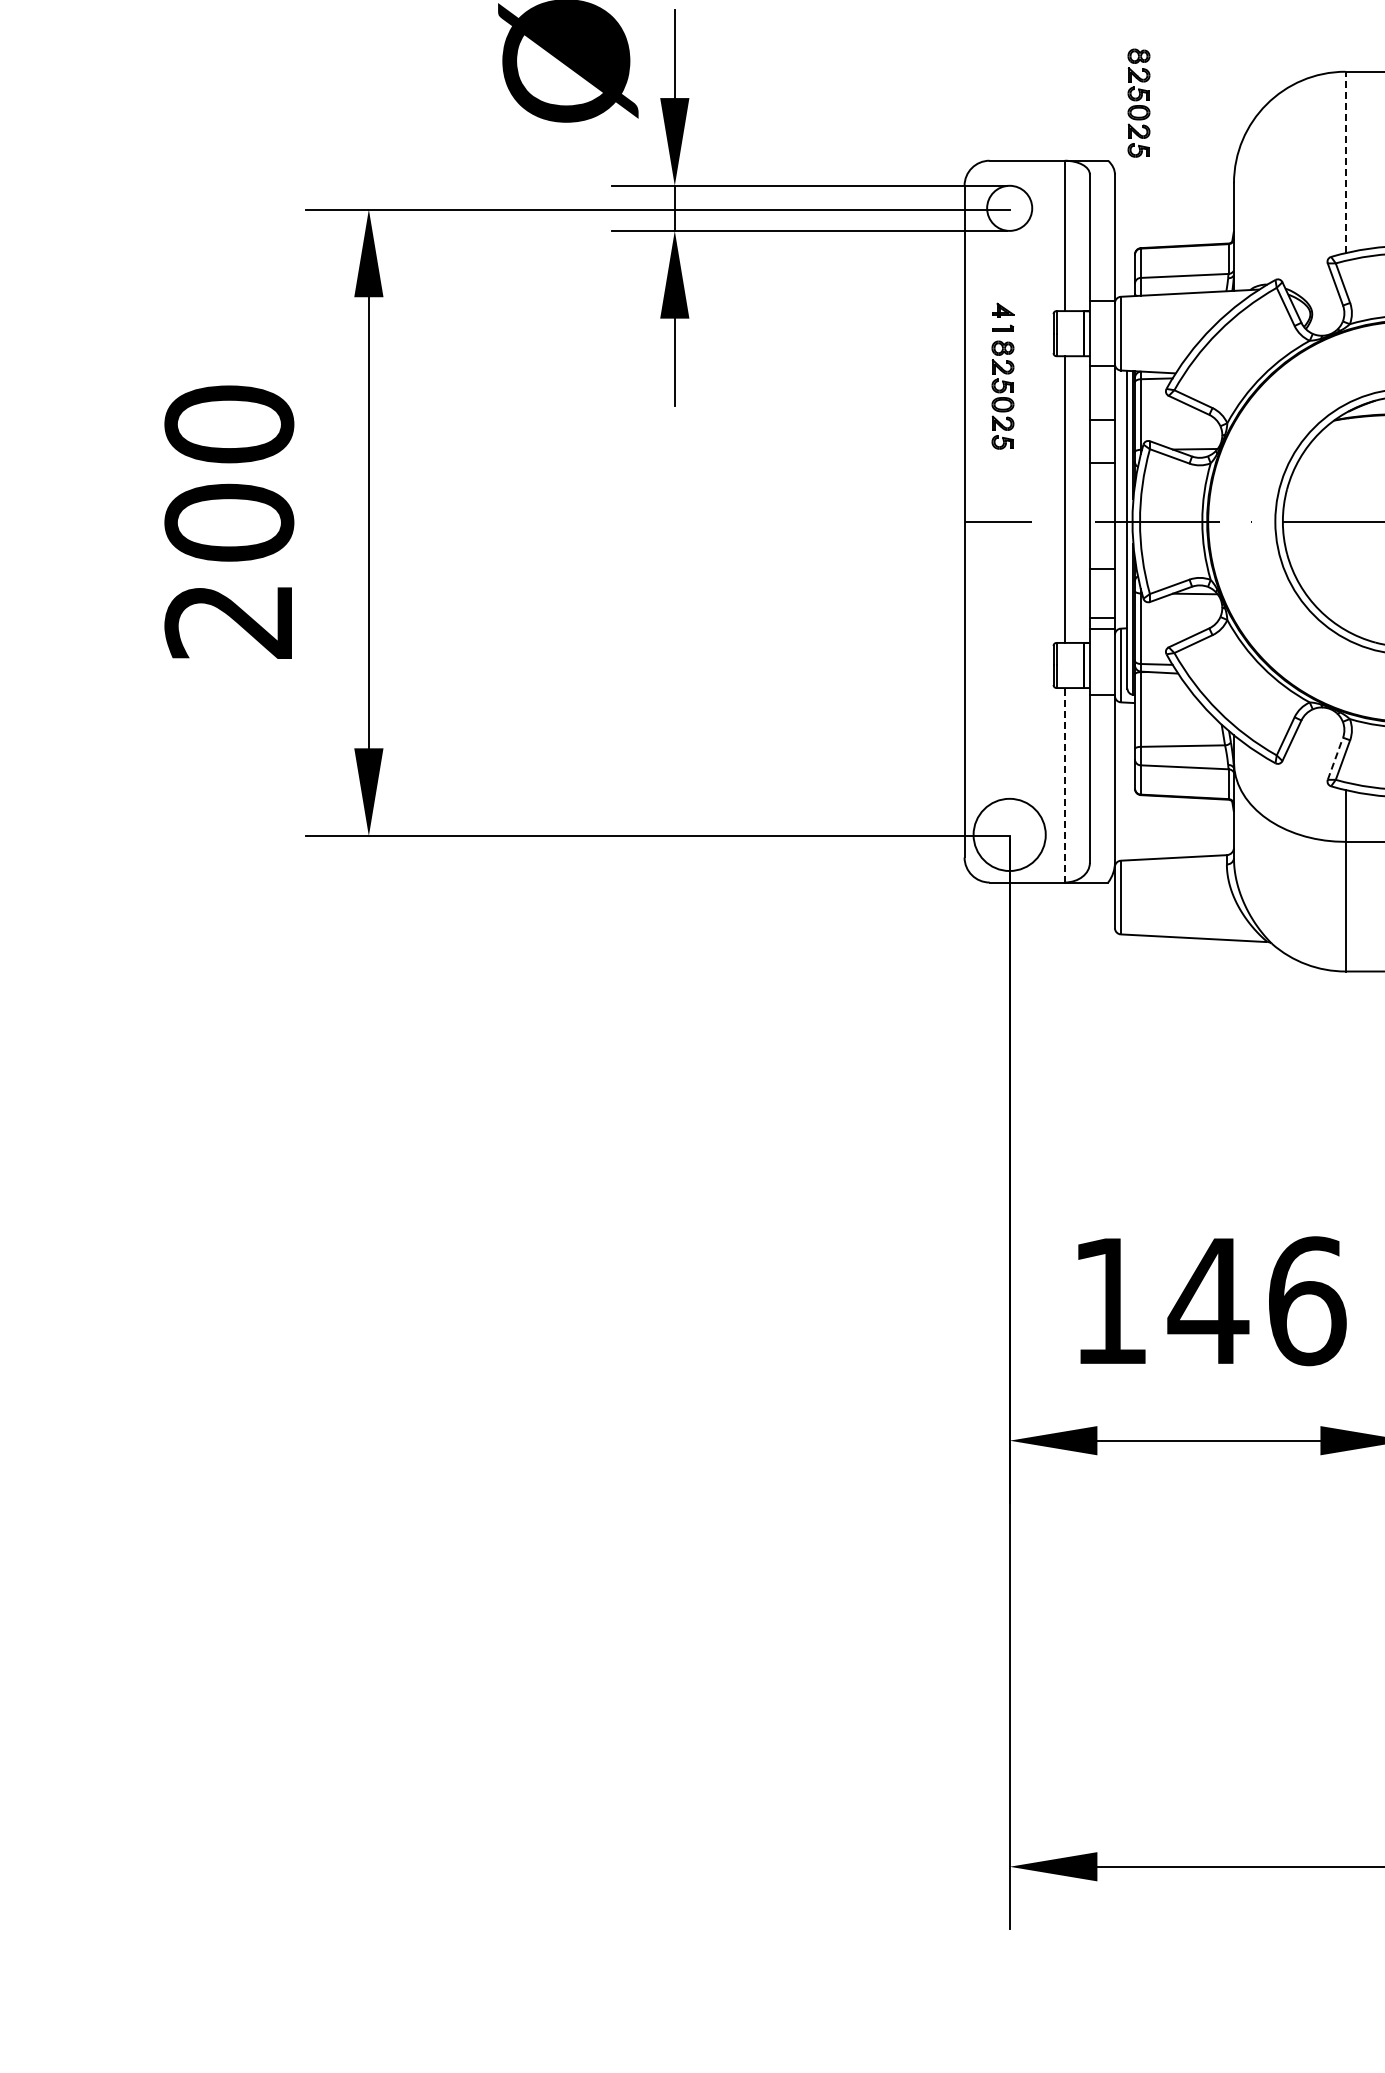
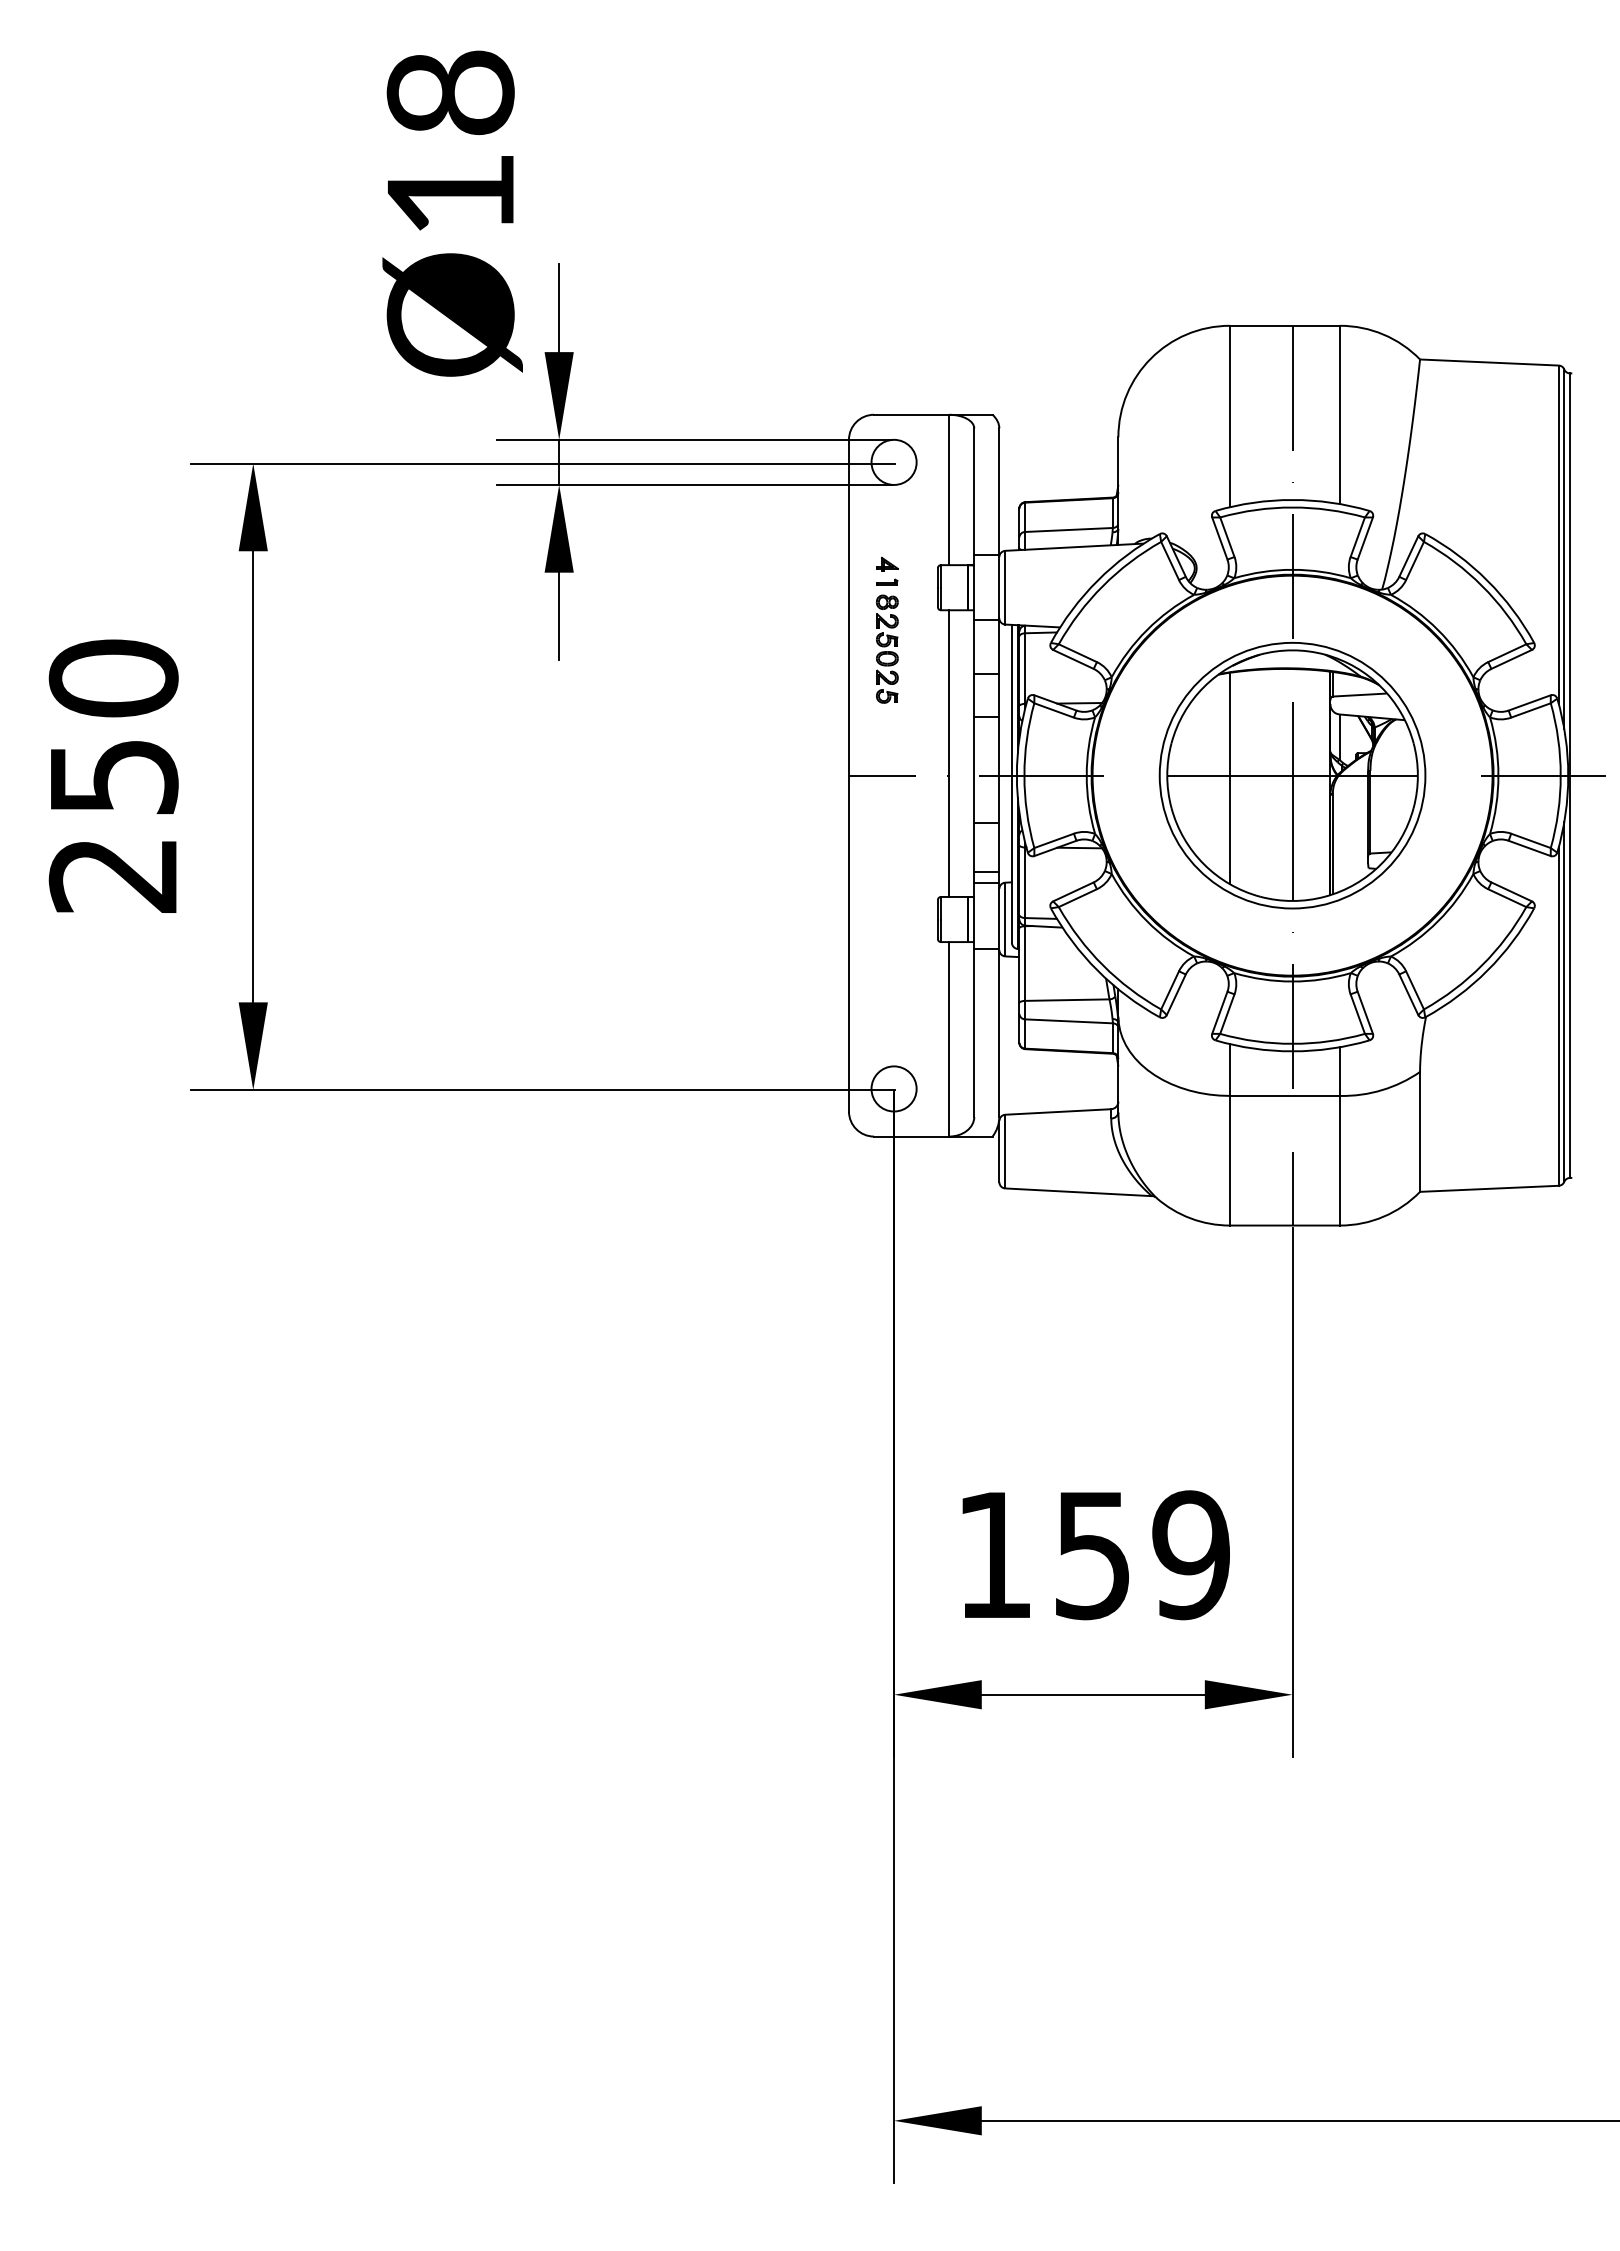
part: (1139, 102) -> (1023, 356), removed
line: (1345, 162) -> (1229, 416), dashed -> solid
text: (229, 522) -> (113, 776), 200 -> 250
line: (1345, 524) -> (1229, 778), added
line: (1336, 758) -> (1220, 1012), dashed -> solid
line: (1065, 784) -> (949, 1038), dashed -> solid
circle: (1009, 834) -> (893, 1088), size x0.62
text: (1257, 1301) -> (1141, 1555), 146 -> 159

